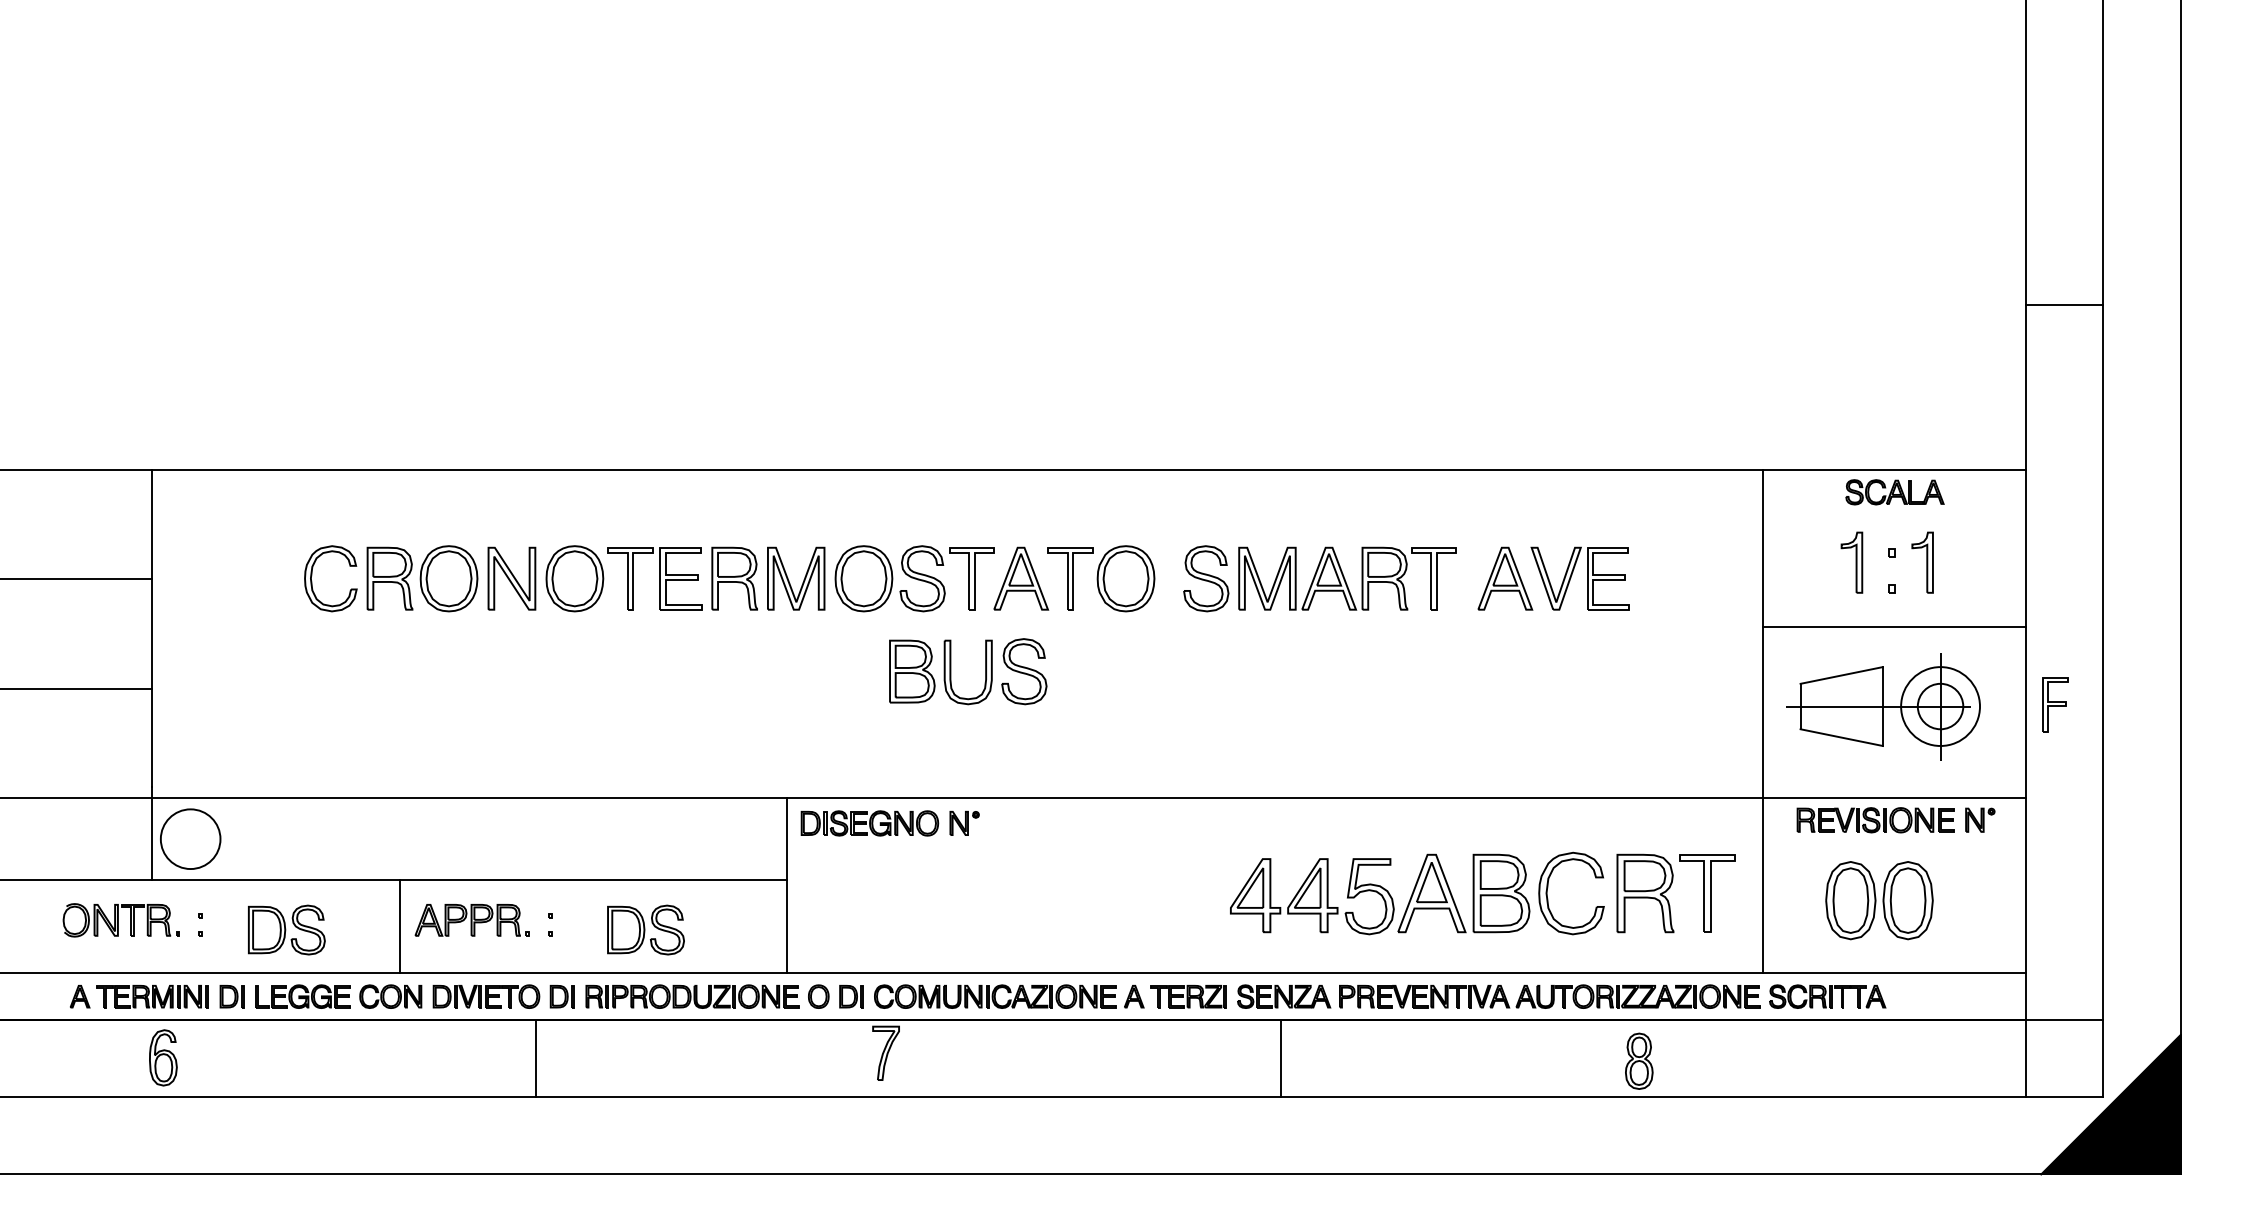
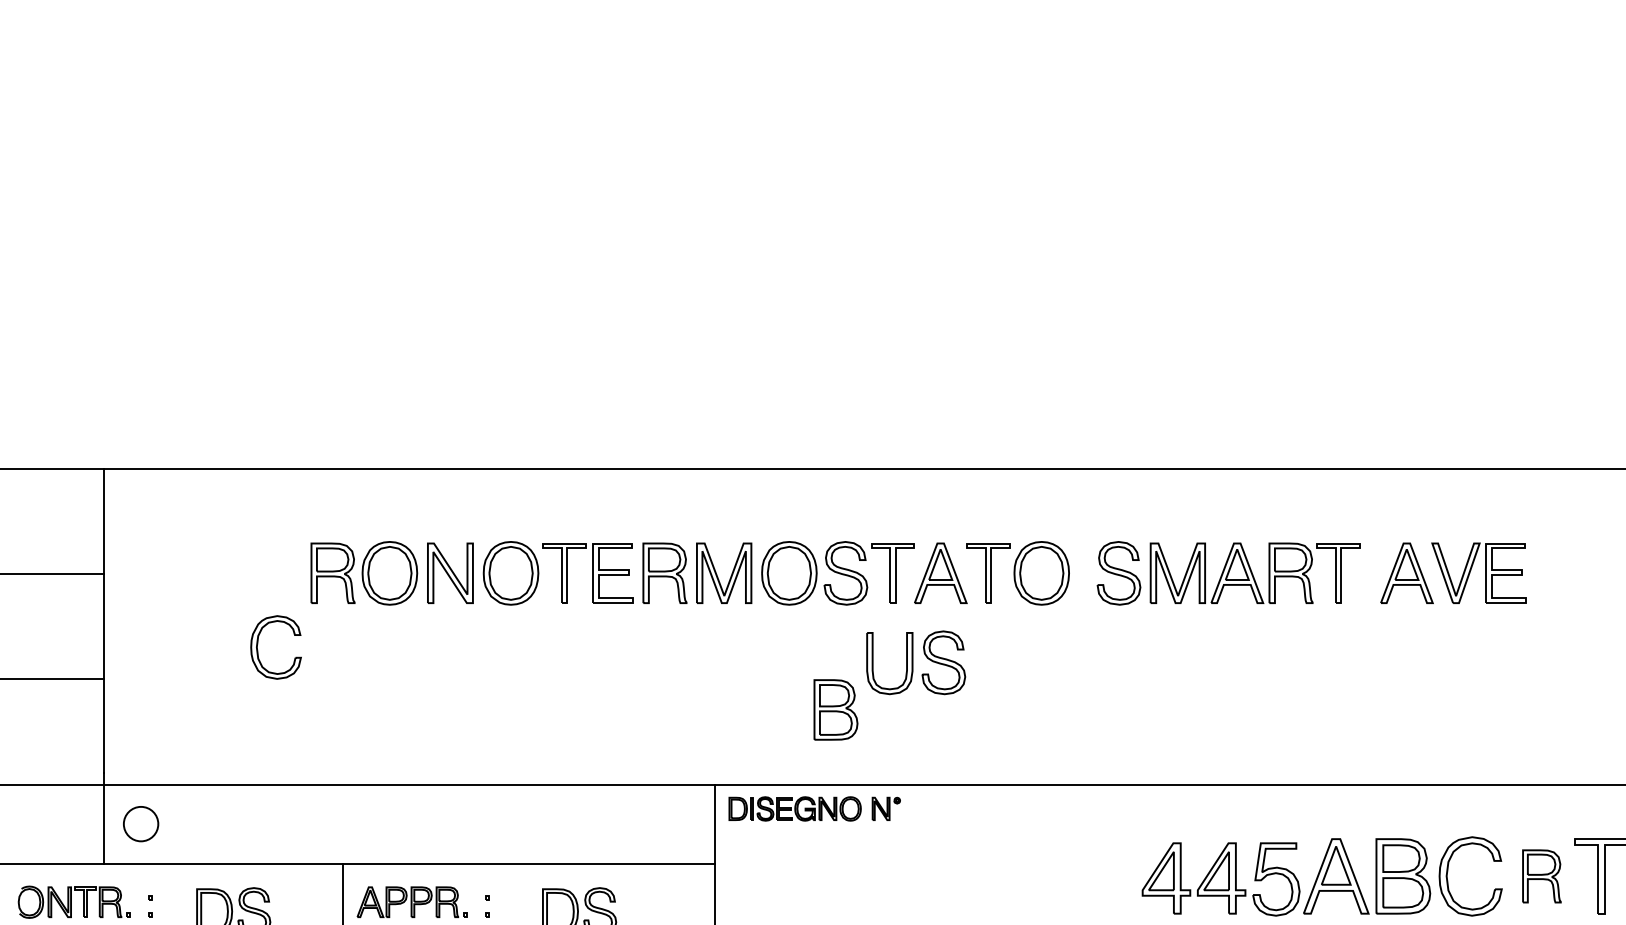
part: (312, 575) -> (258, 644), moved
part: (912, 671) -> (836, 709), moved
circle: (190, 839) -> (140, 824), size x0.6
part: (1645, 893) -> (1541, 876), size x0.7

